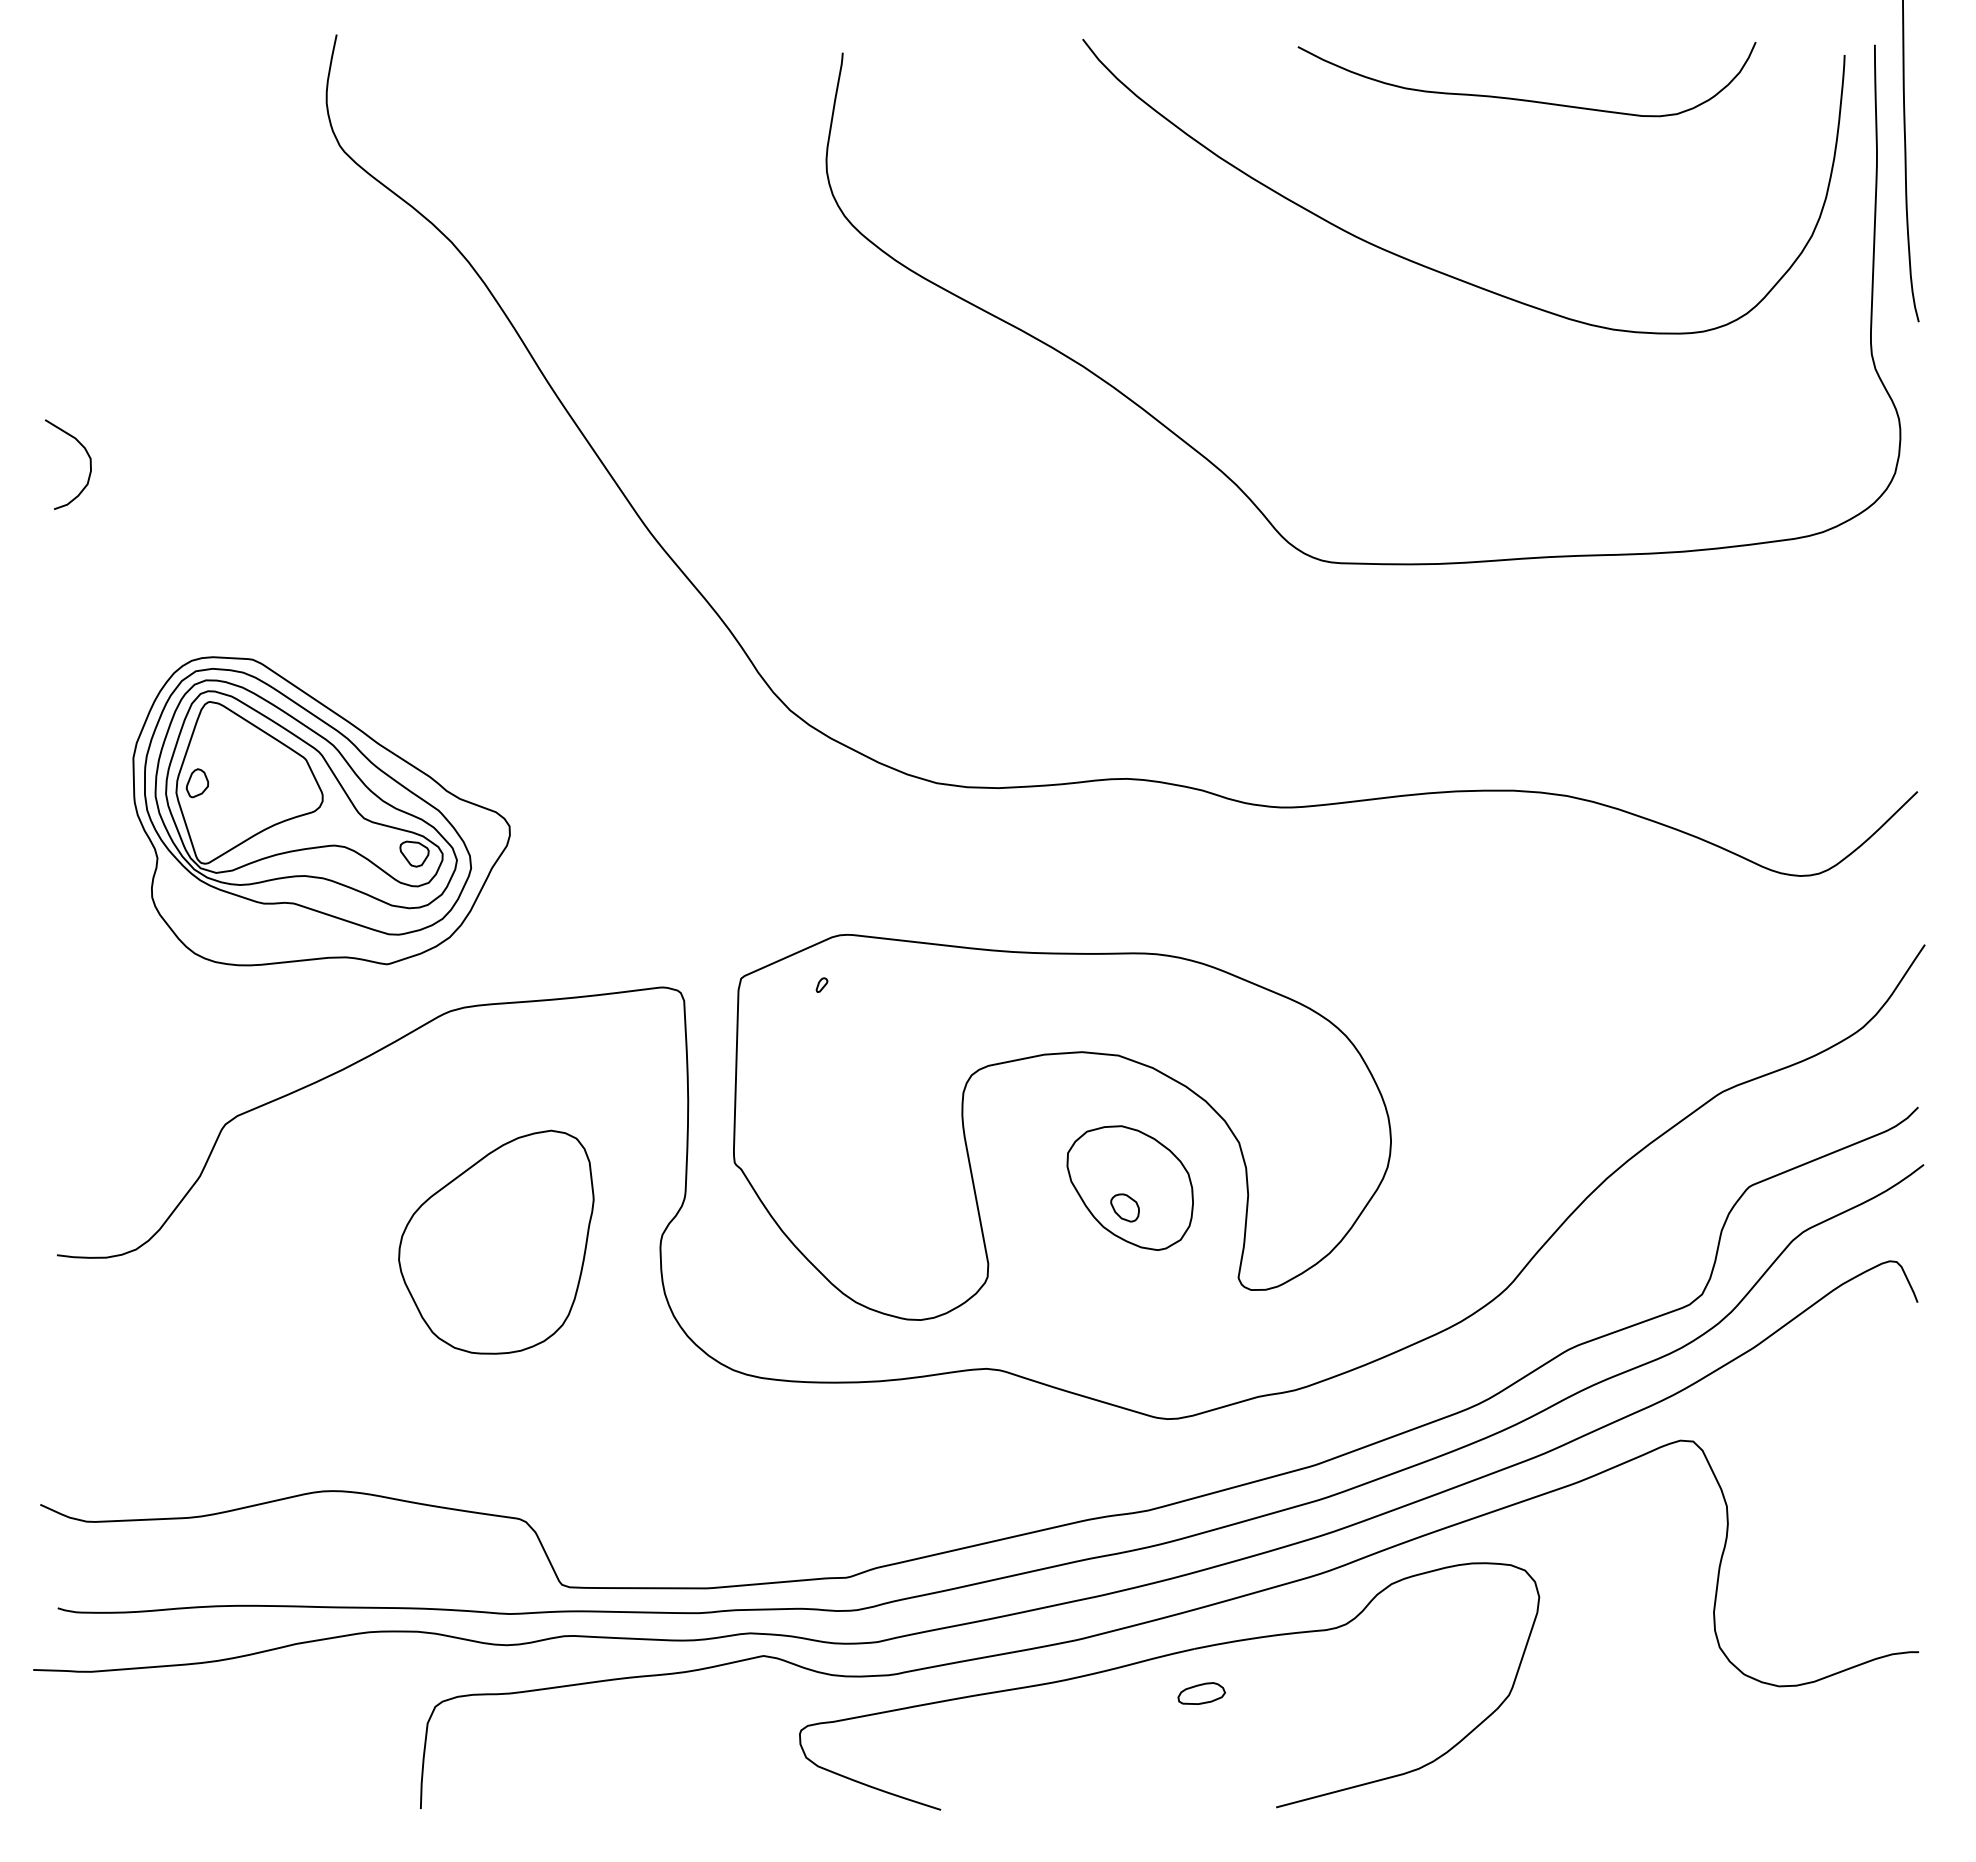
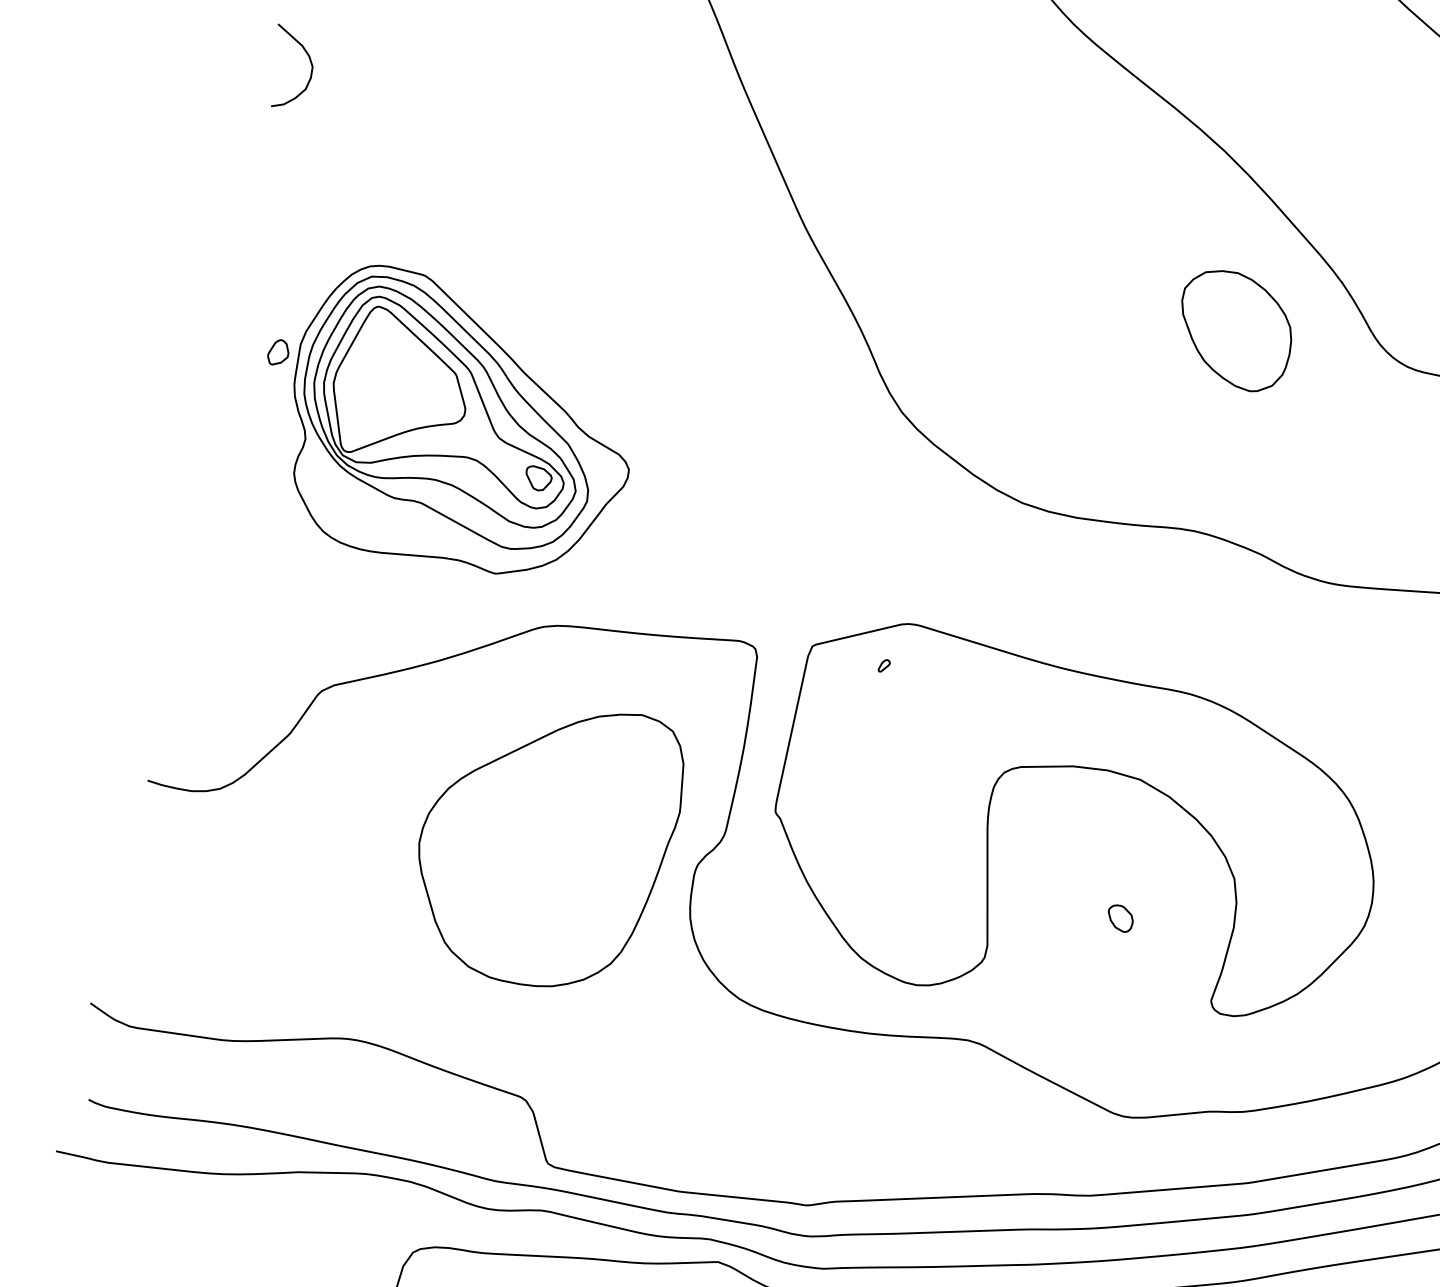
part: (197, 783) -> (278, 352), moved
part: (1129, 1187) -> (1234, 329), moved
part: (496, 1241) -> (546, 842), size x1.4

